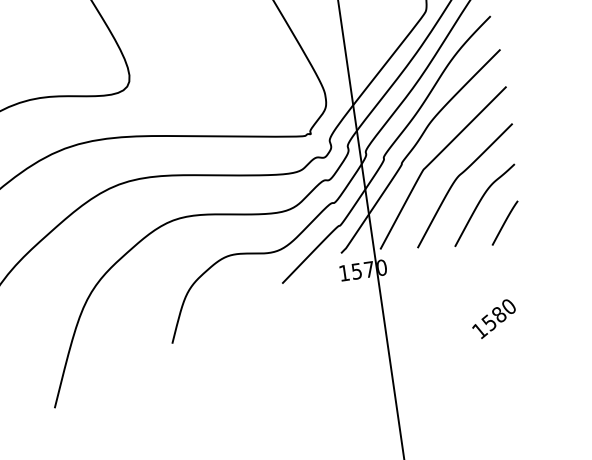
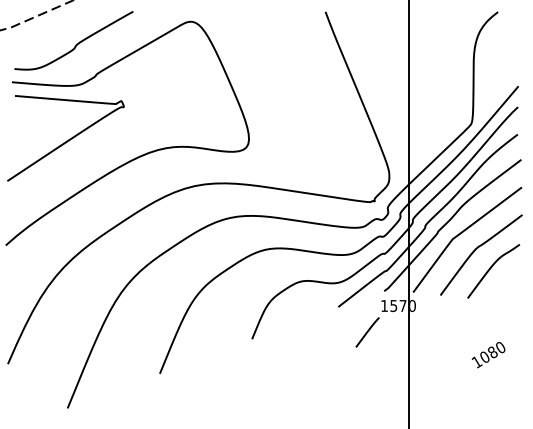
line: (504, 223) -> (367, 332), moved
text: (487, 323) -> (483, 357), 1580 -> 1080

